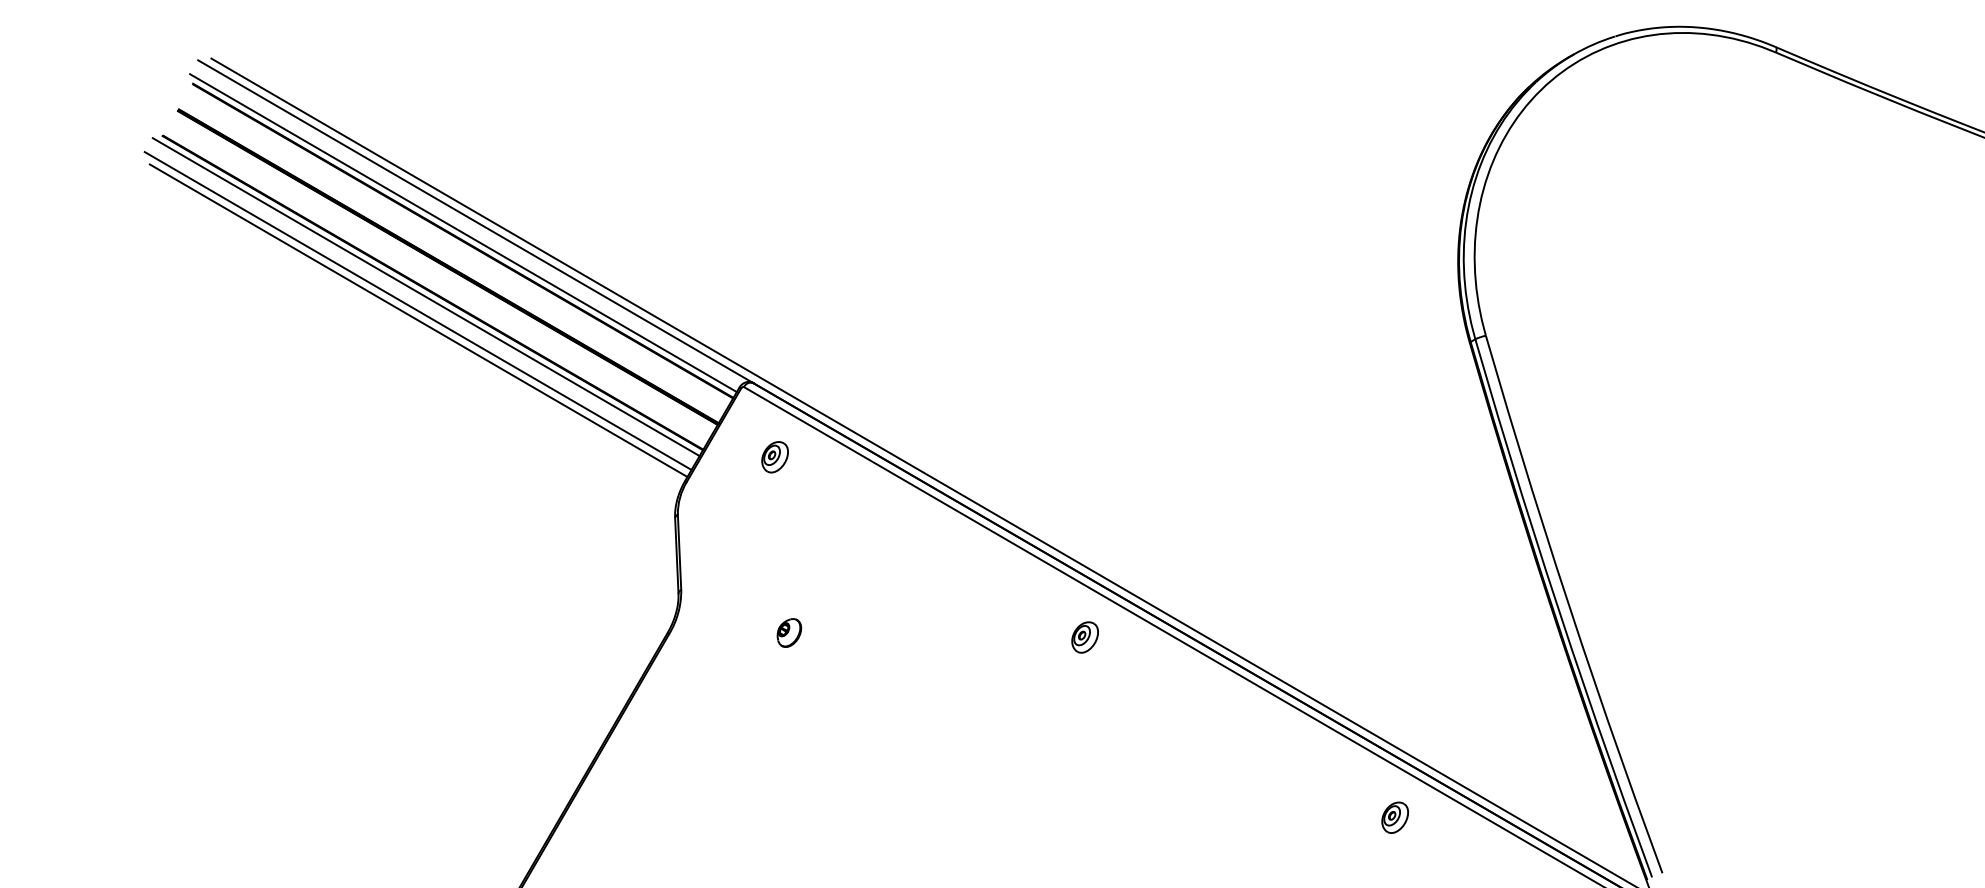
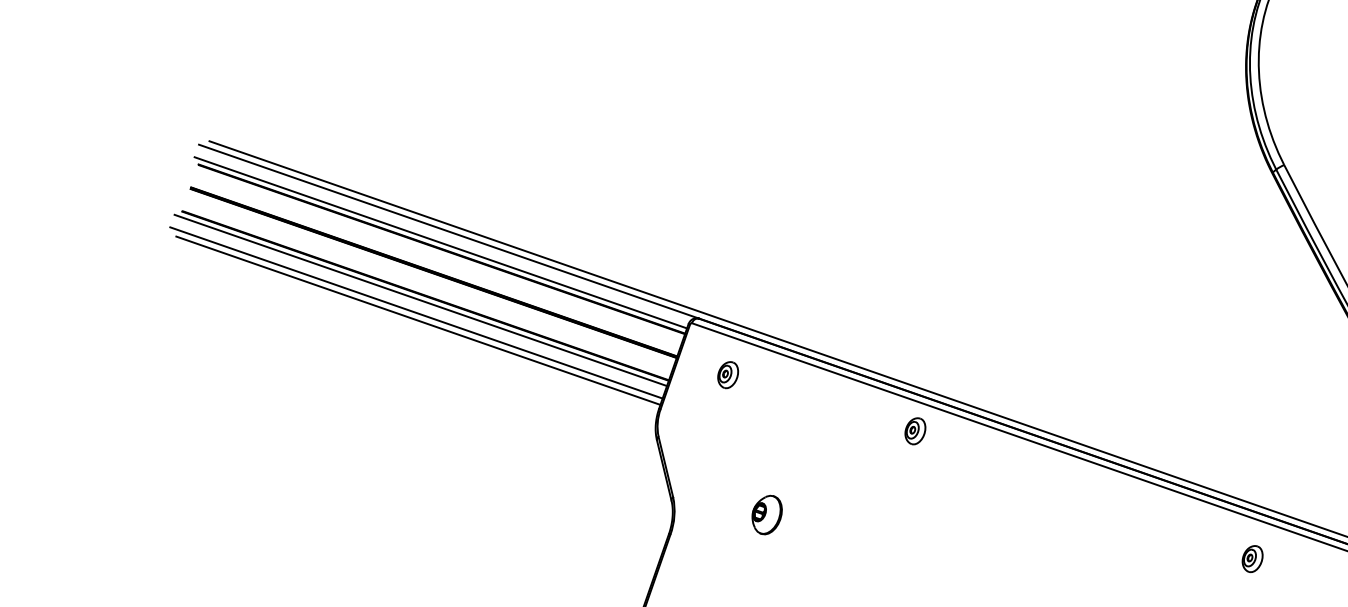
part: (789, 632) -> (767, 514), size x1.6
part: (1084, 637) -> (915, 431), moved
part: (1394, 817) -> (1252, 558), moved

